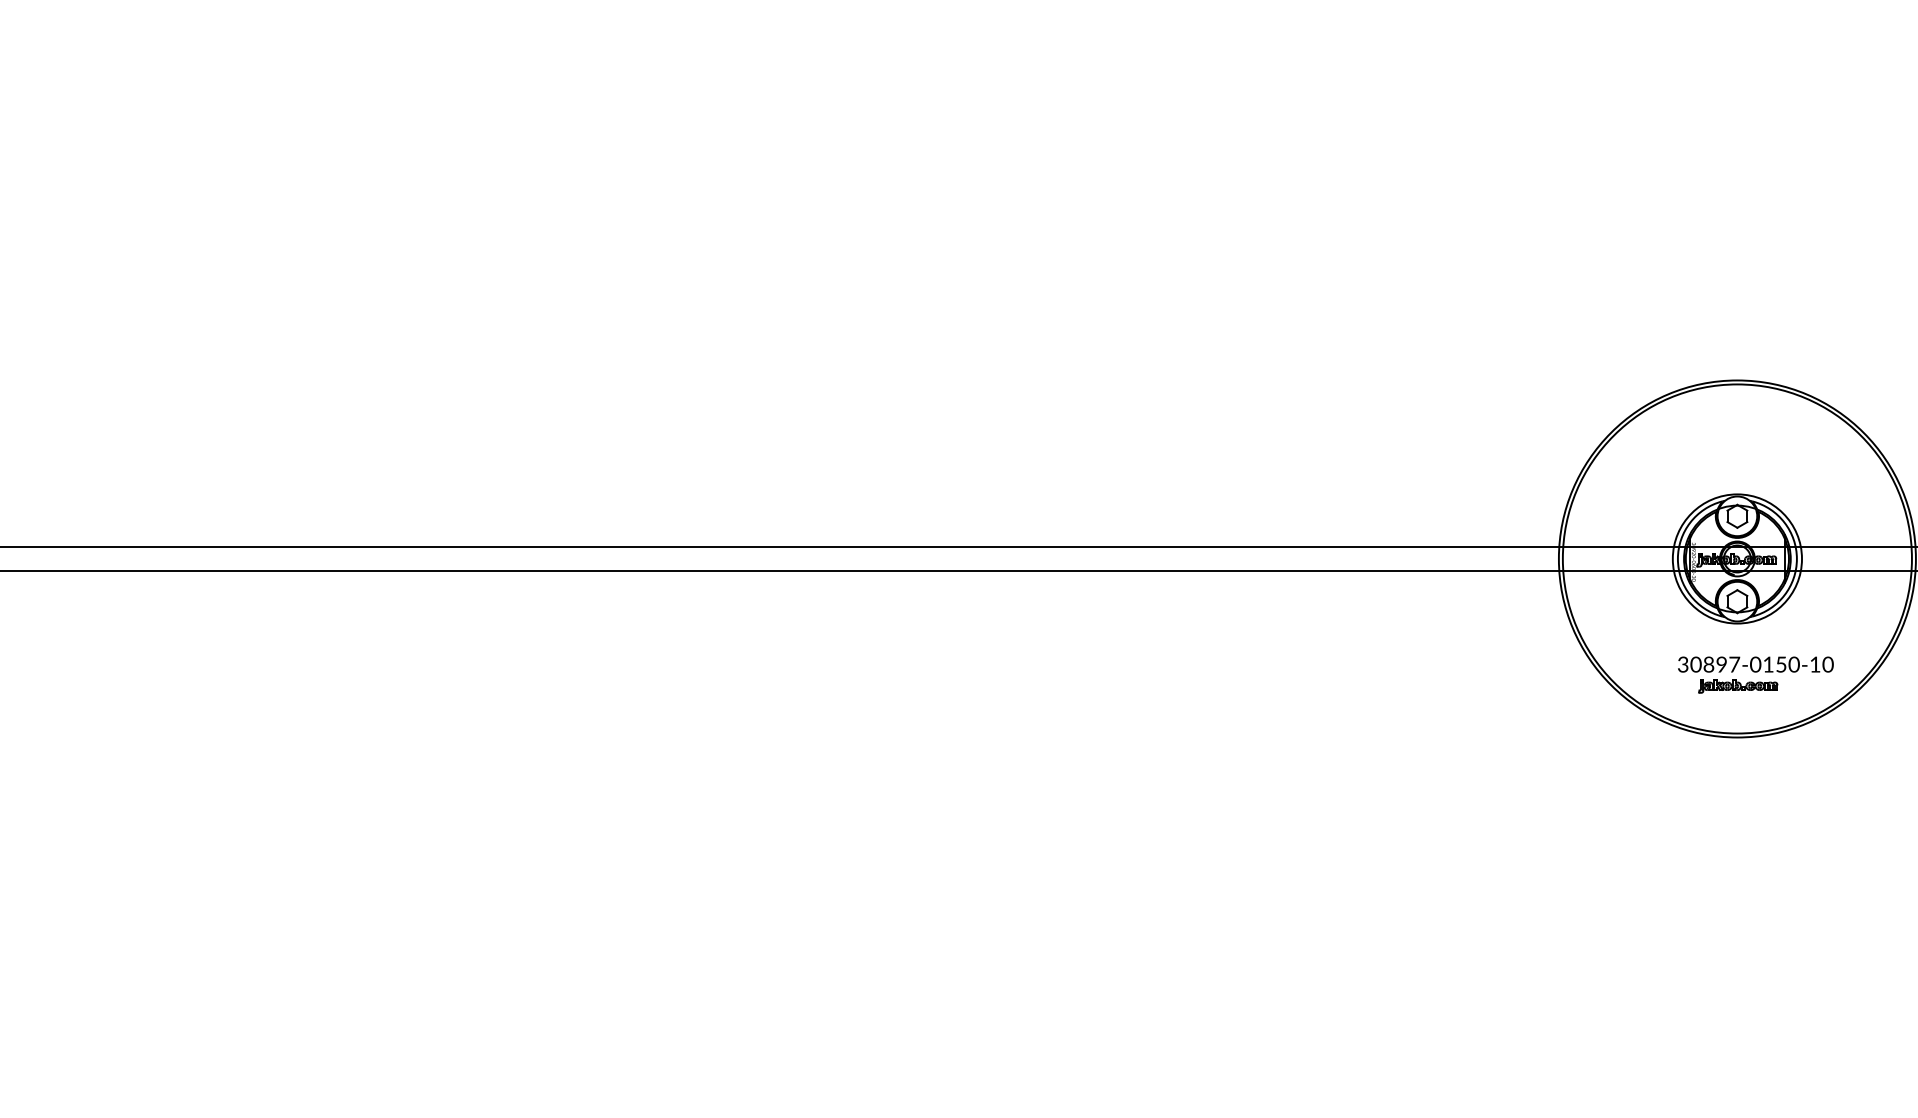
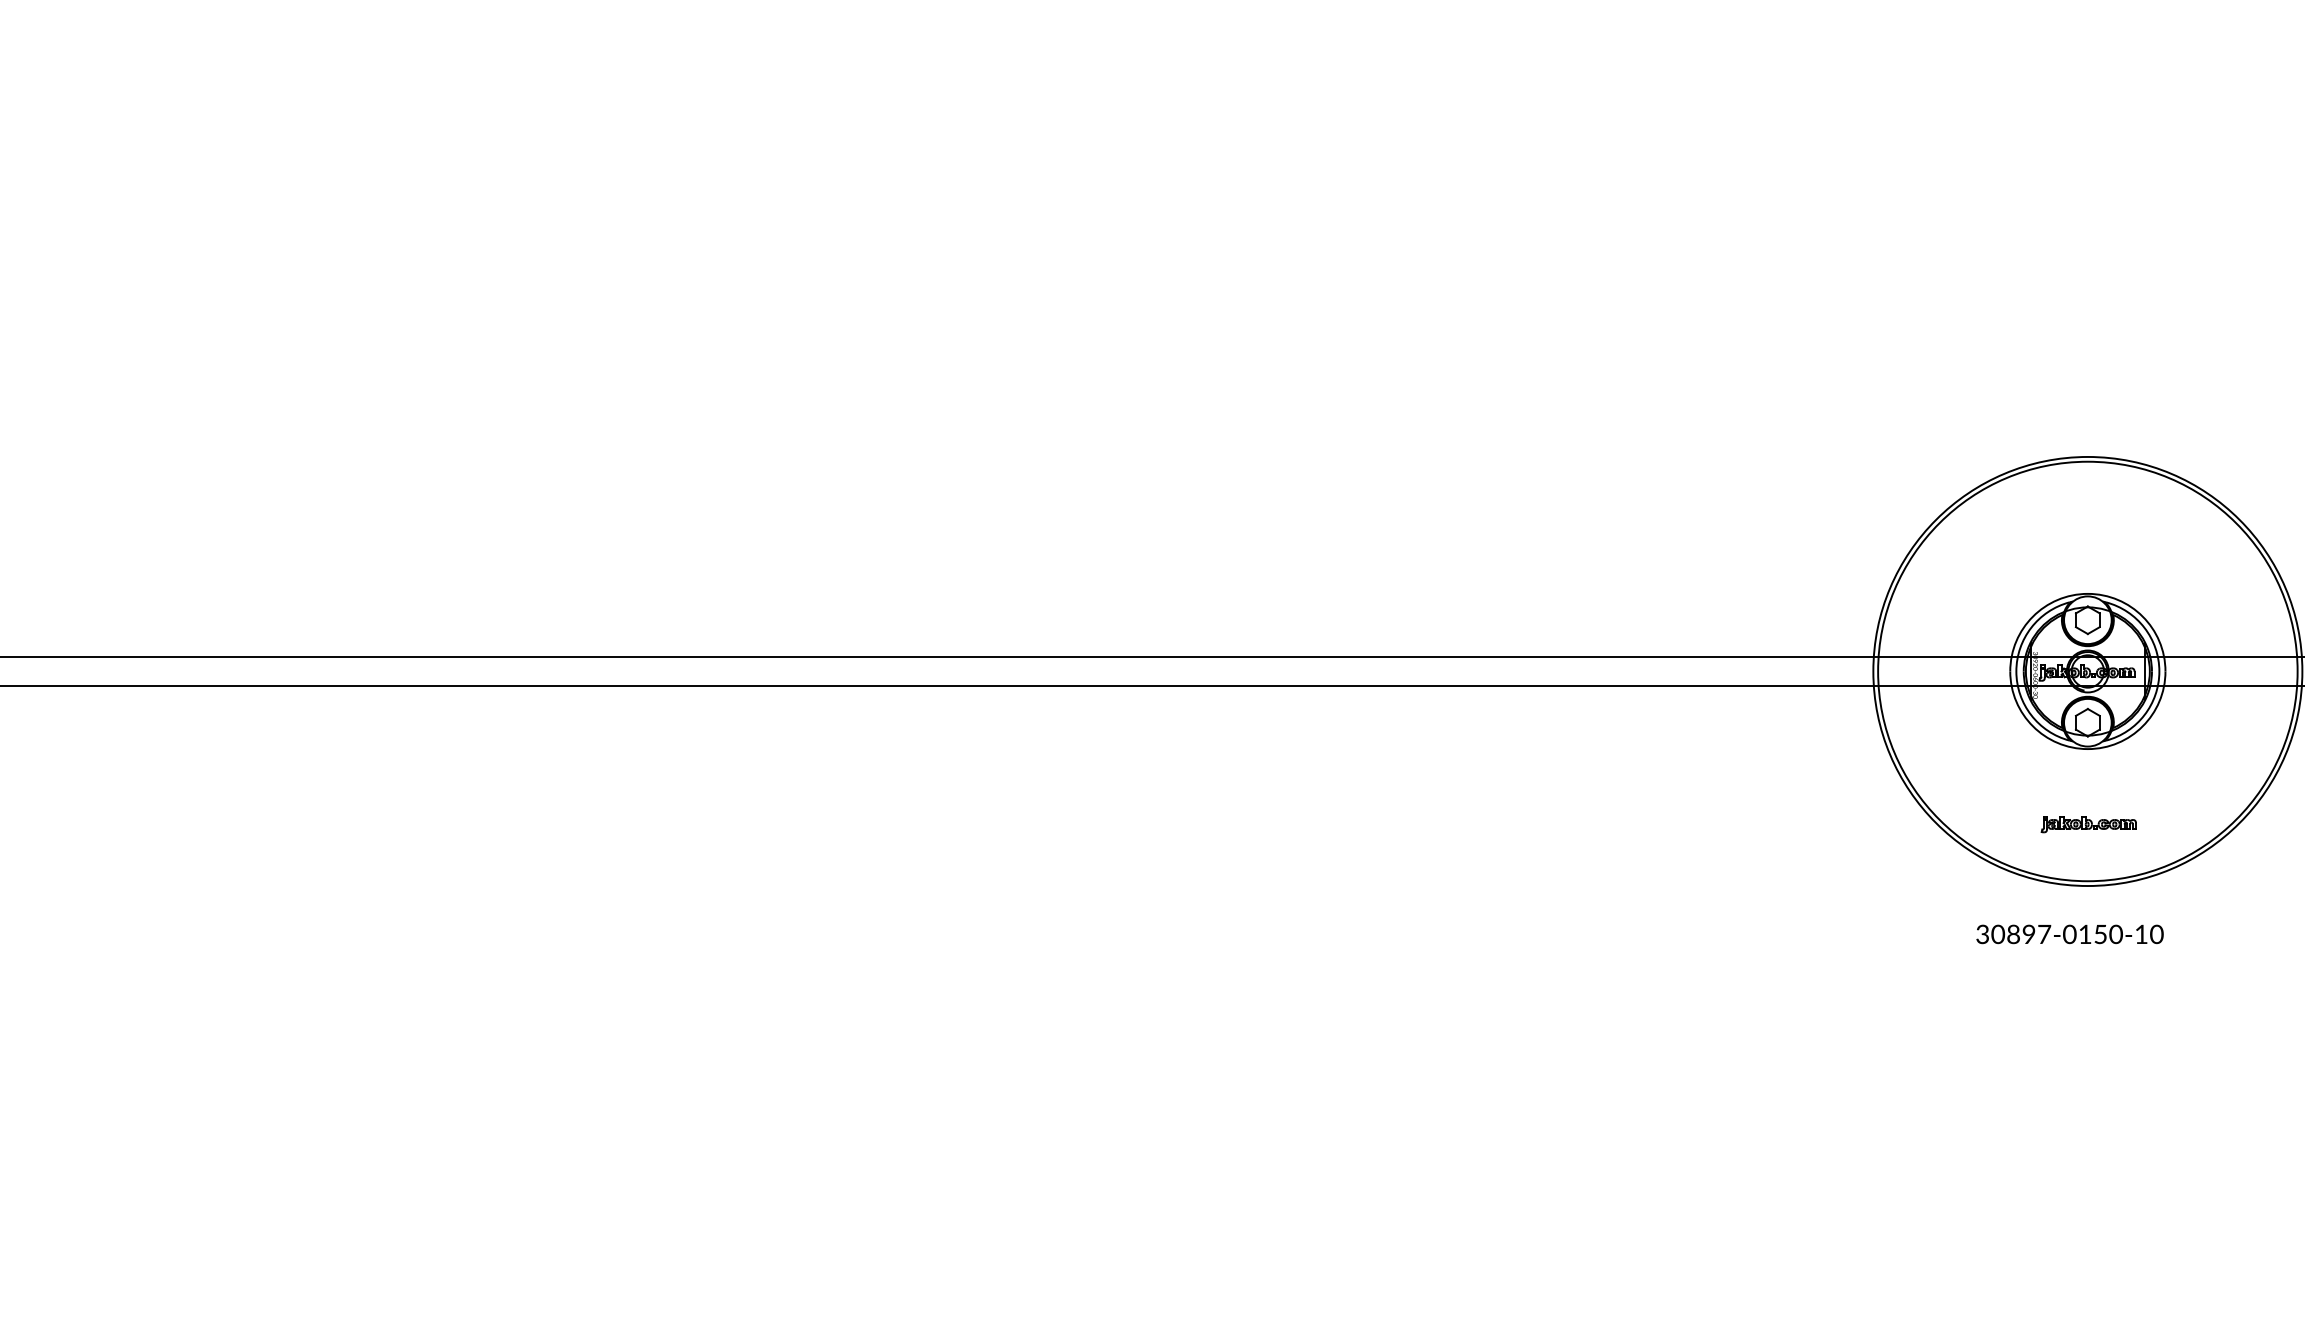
text: (1755, 664) -> (2069, 934), moved

